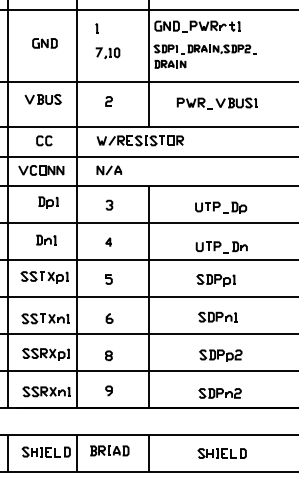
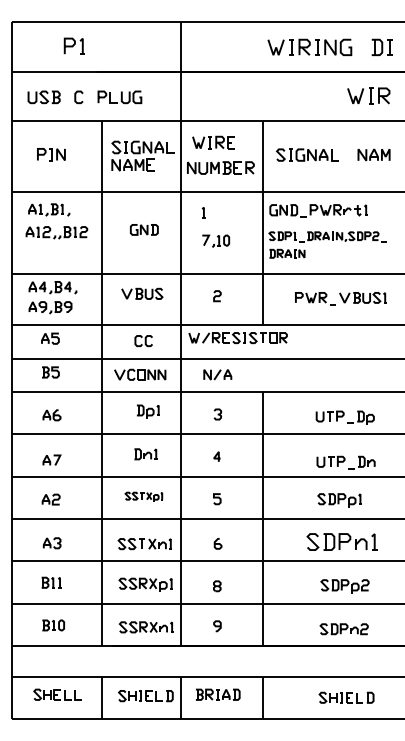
part: (139, 141) -> (237, 338), moved
part: (44, 277) -> (143, 496), size x0.7
part: (217, 317) -> (341, 542), size x1.6

